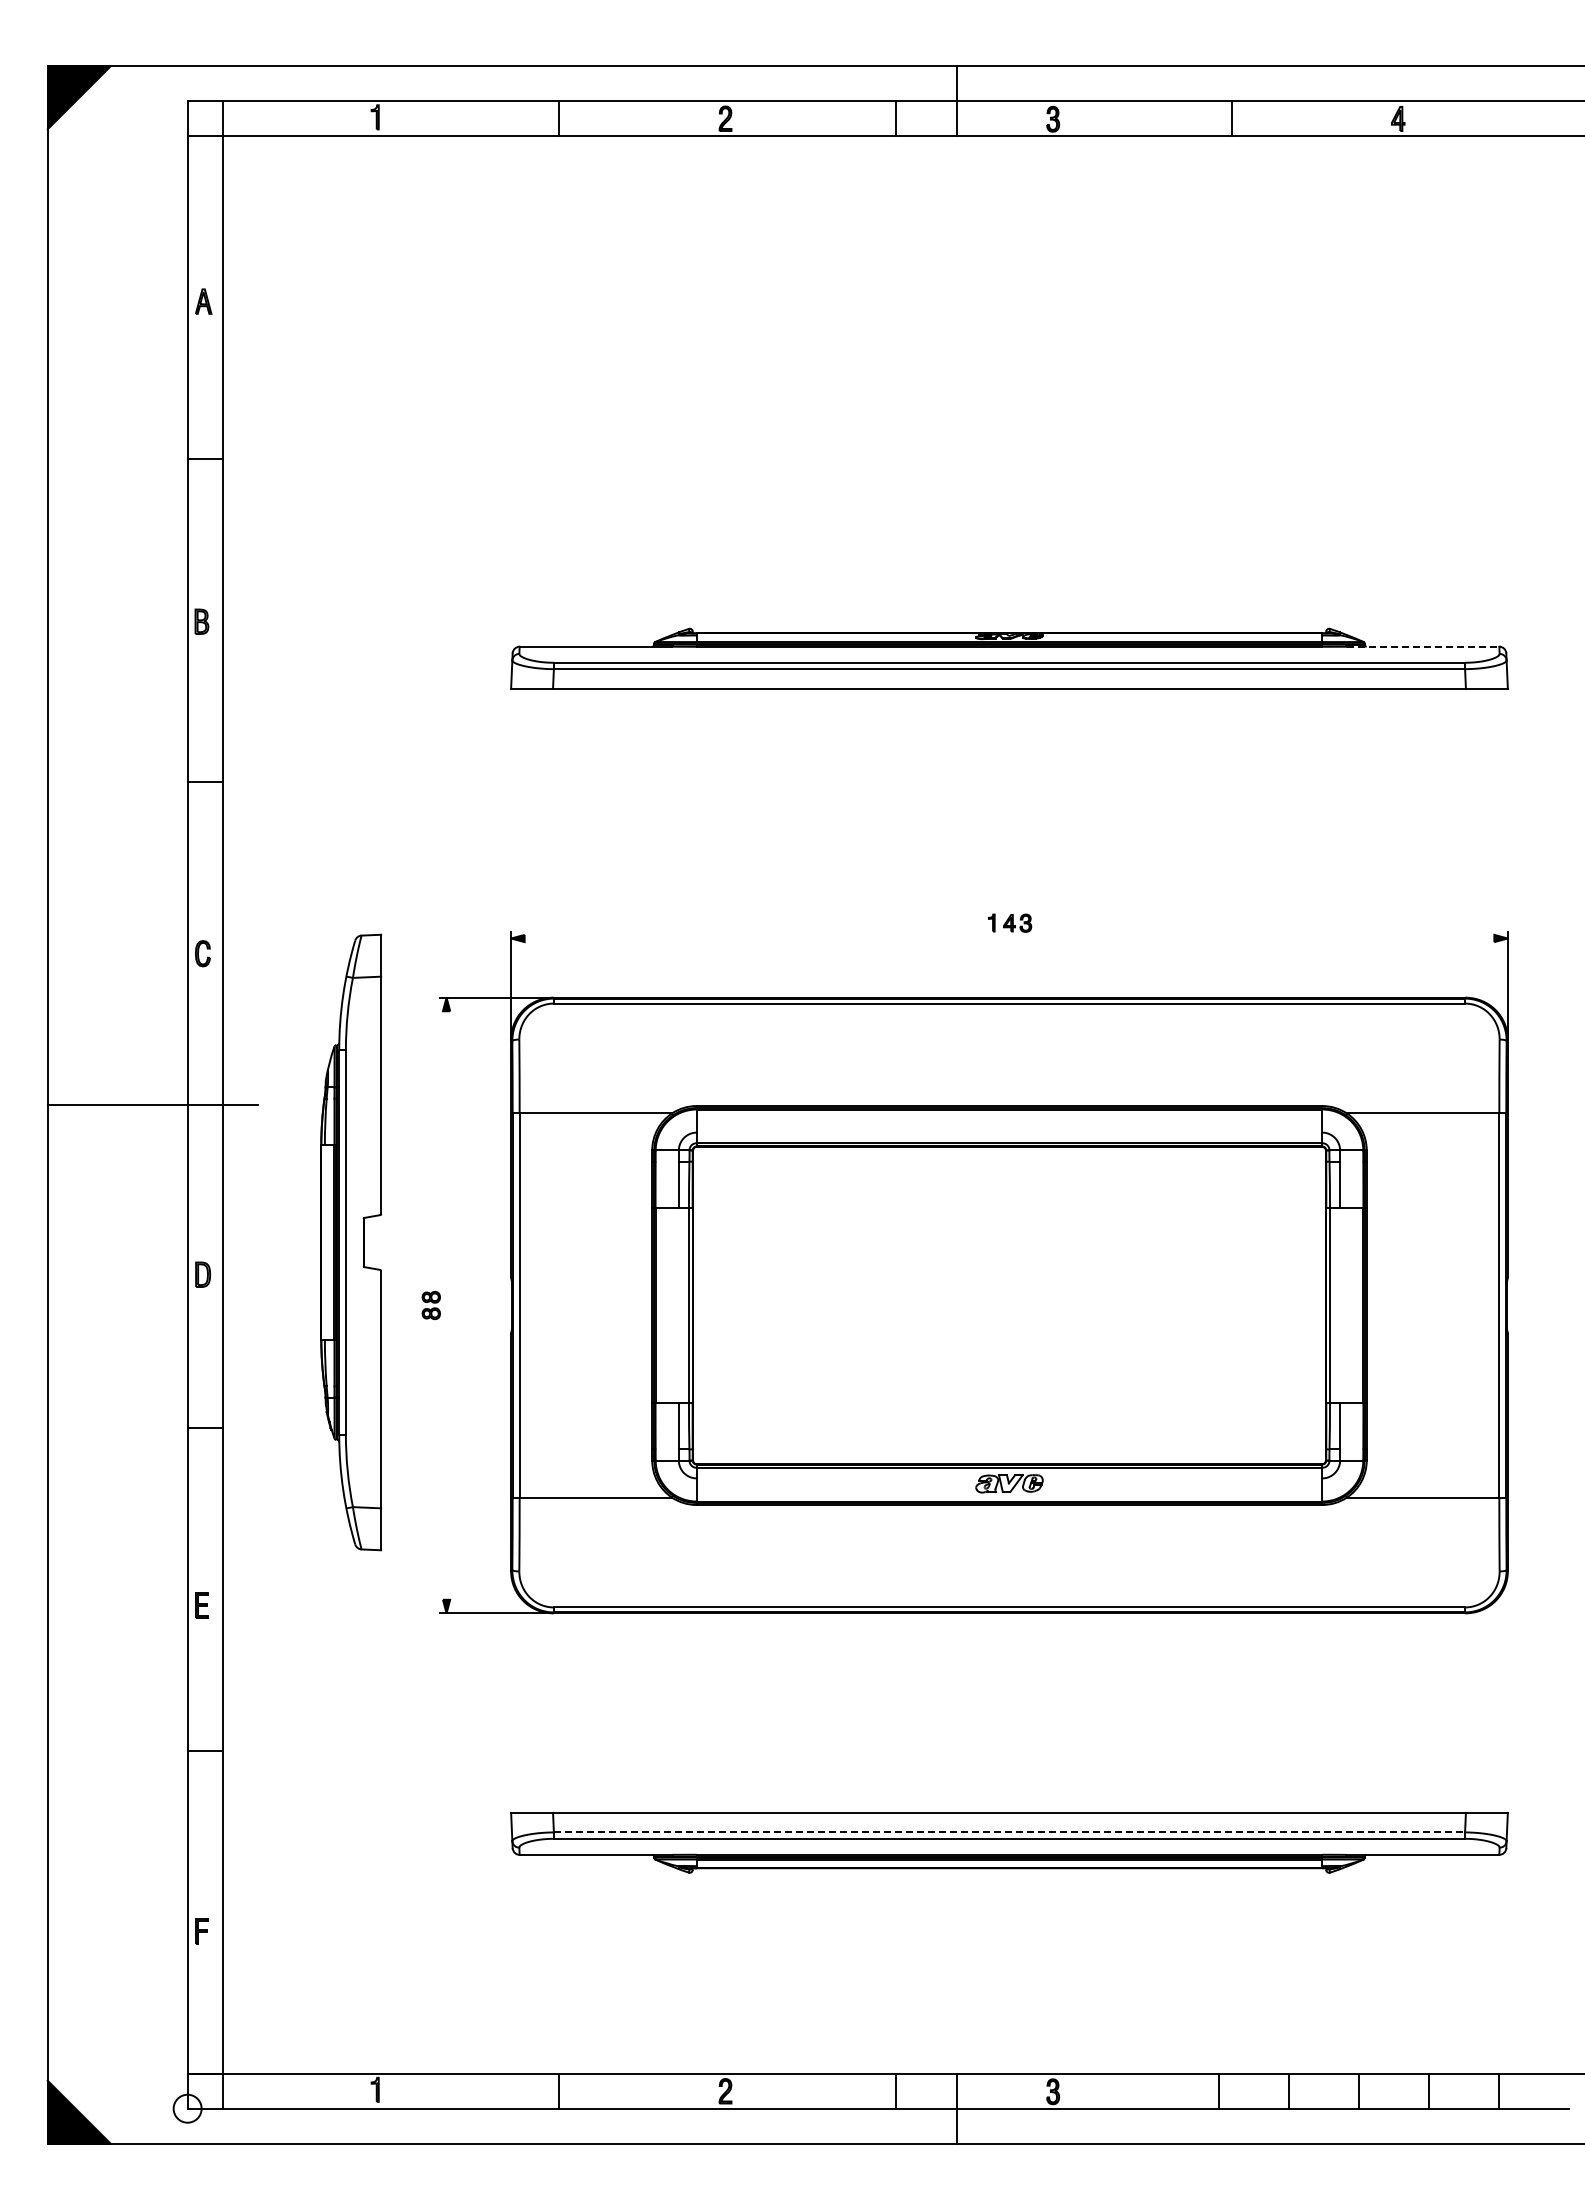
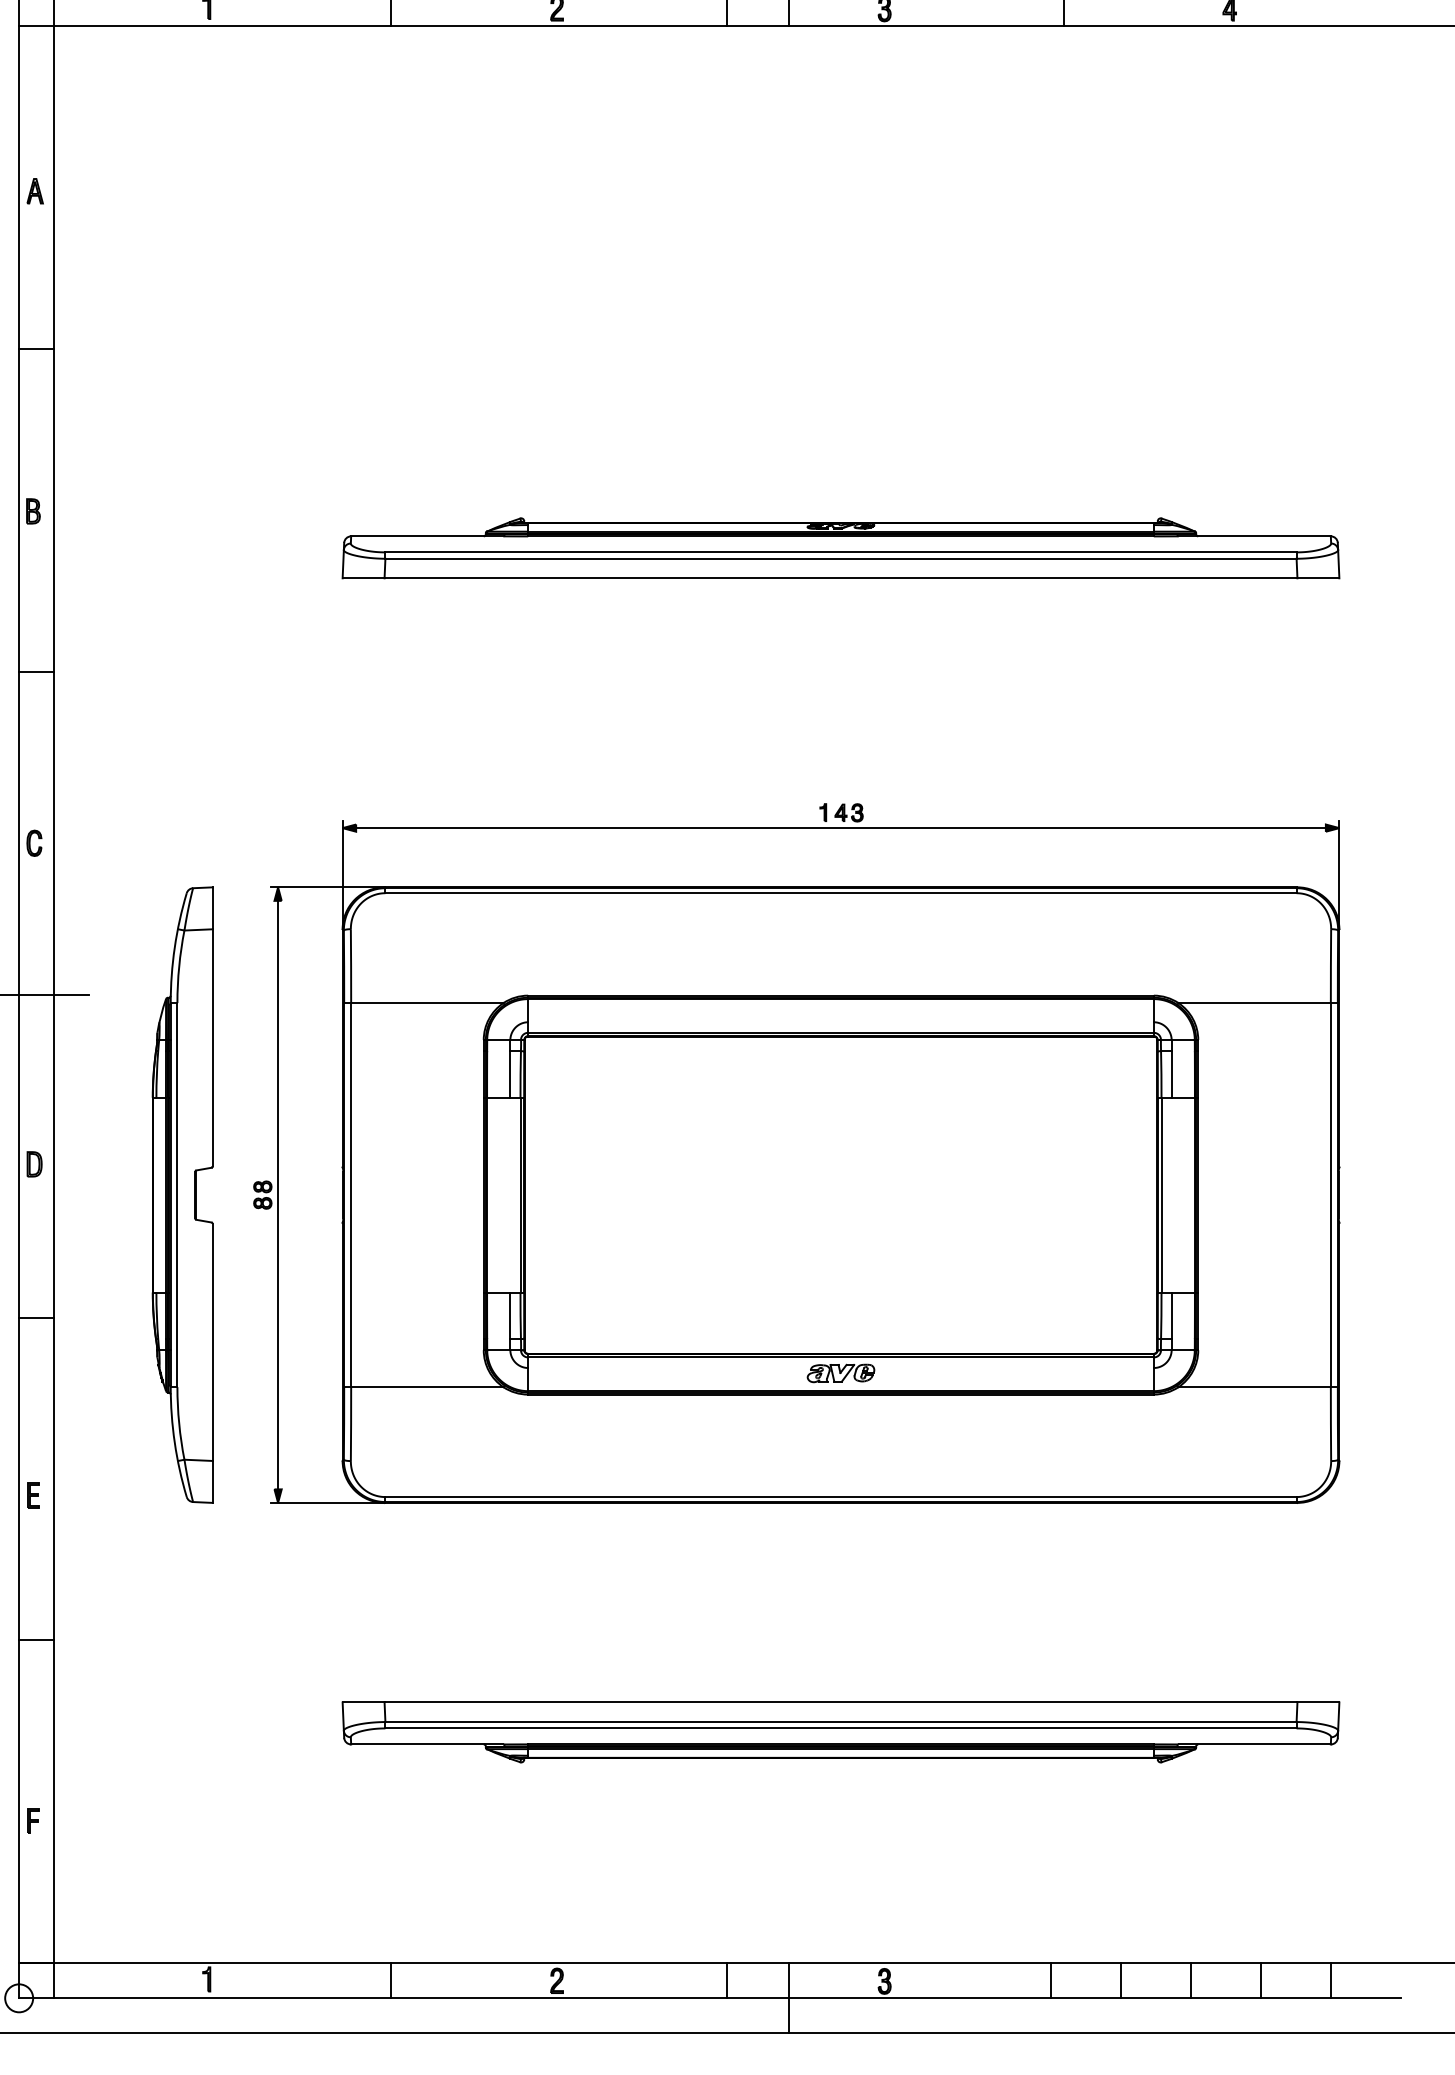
line: (1423, 646) -> (1255, 536), dashed -> solid
line: (1009, 938) -> (841, 828), added
part: (351, 1242) -> (183, 1195), moved
line: (446, 1305) -> (278, 1195), added
line: (1009, 1832) -> (841, 1722), dashed -> solid

